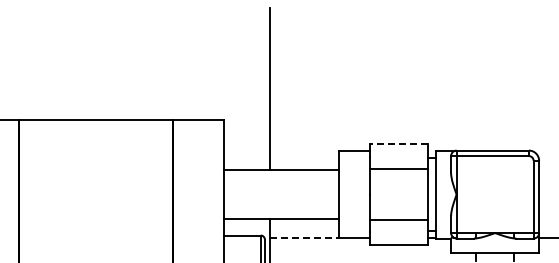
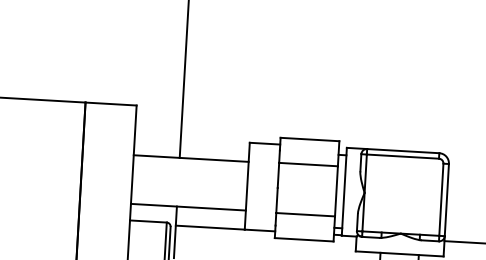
line: (398, 144) -> (309, 139), dashed -> solid
line: (304, 238) -> (210, 228), dashed -> solid

